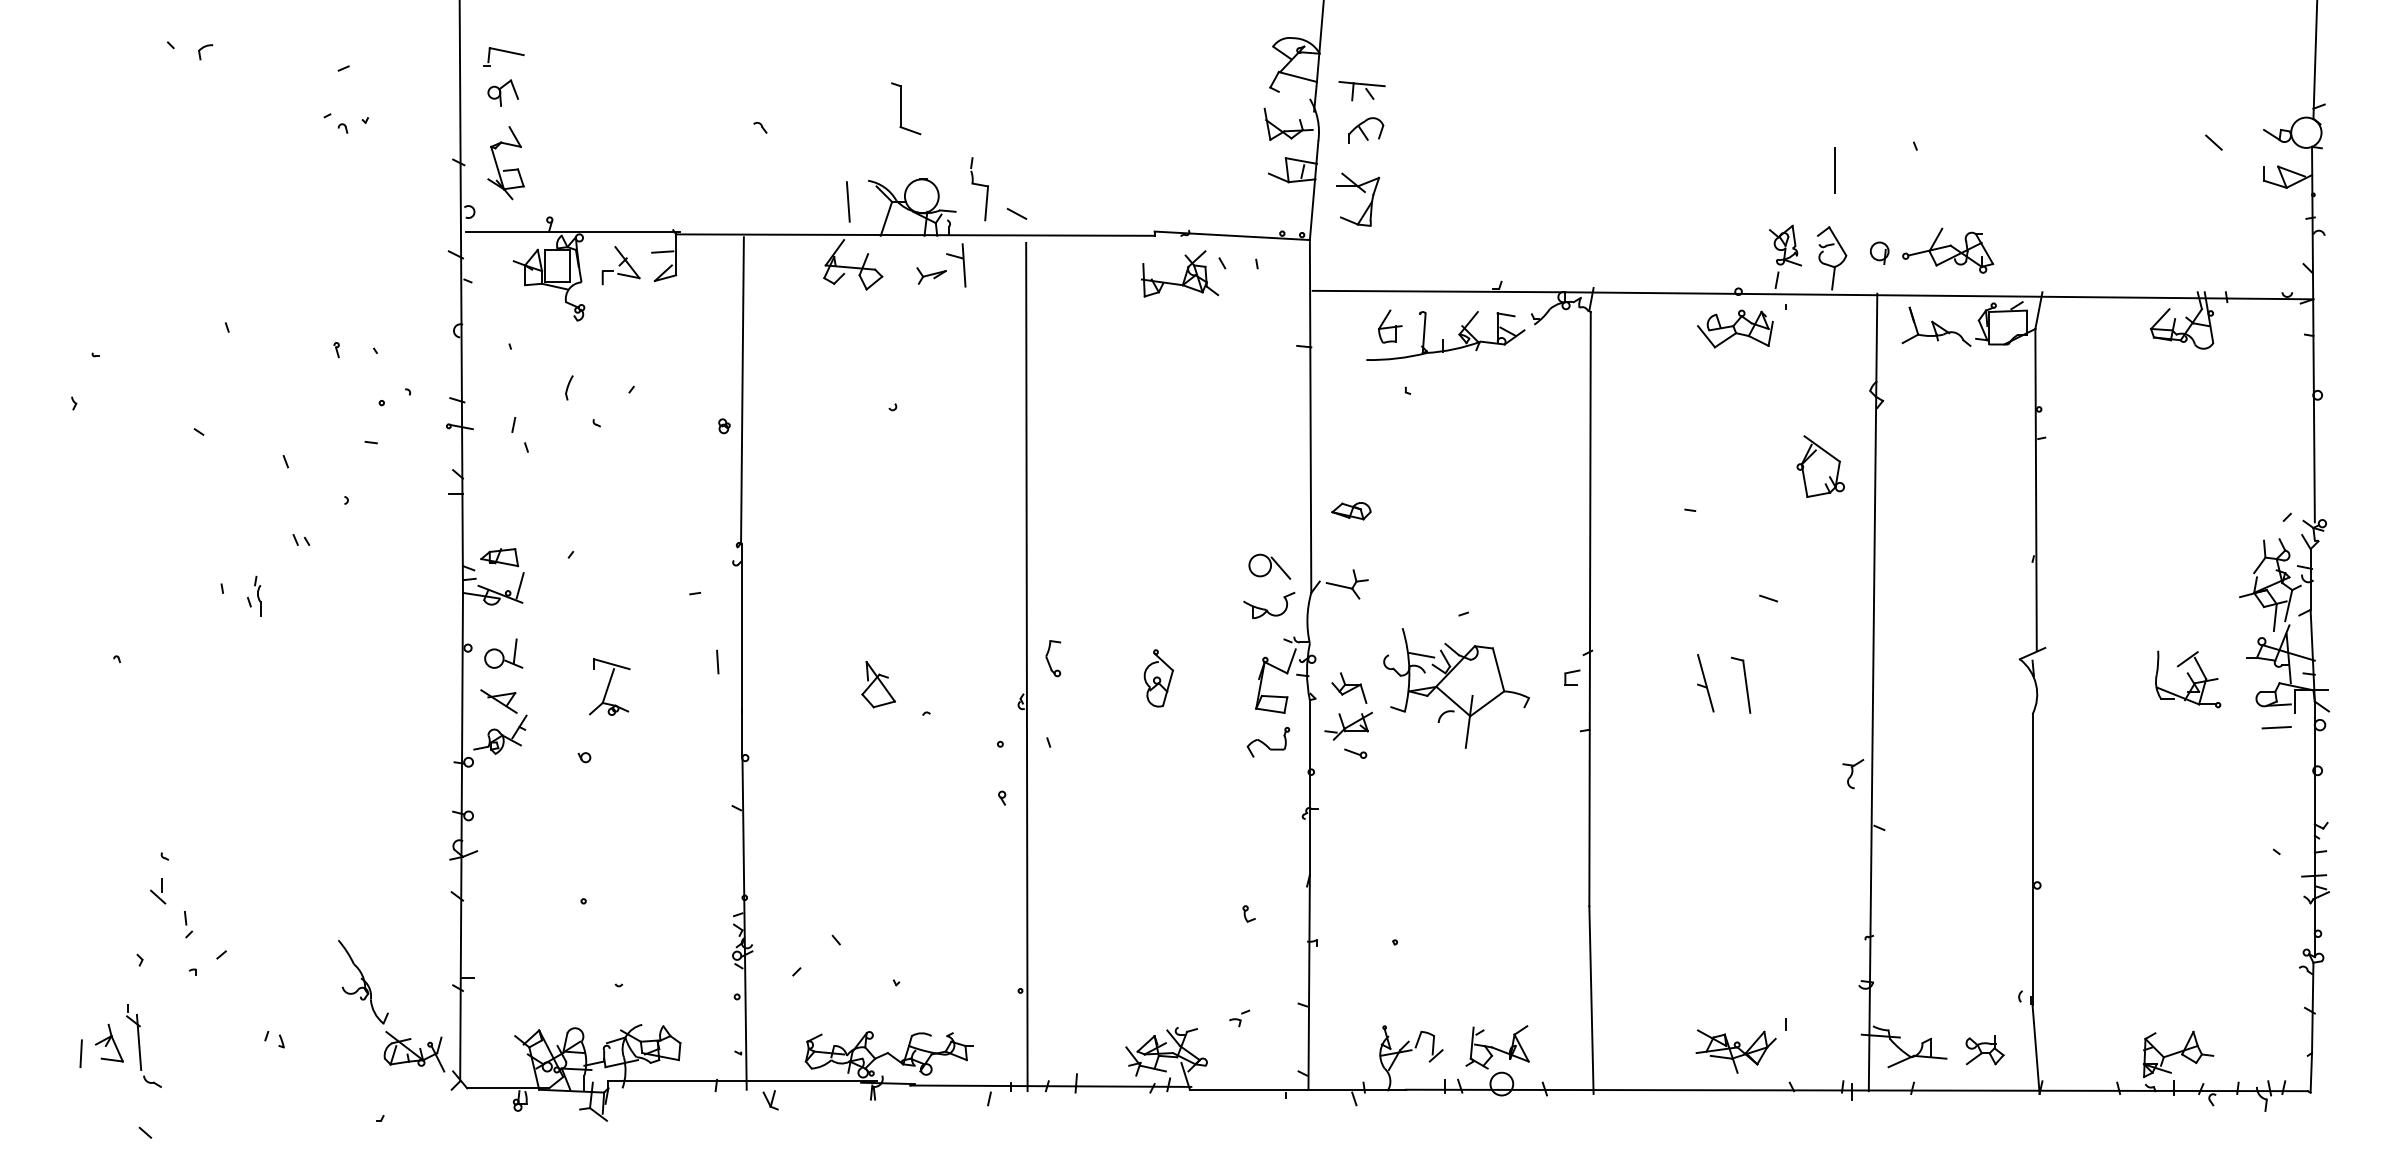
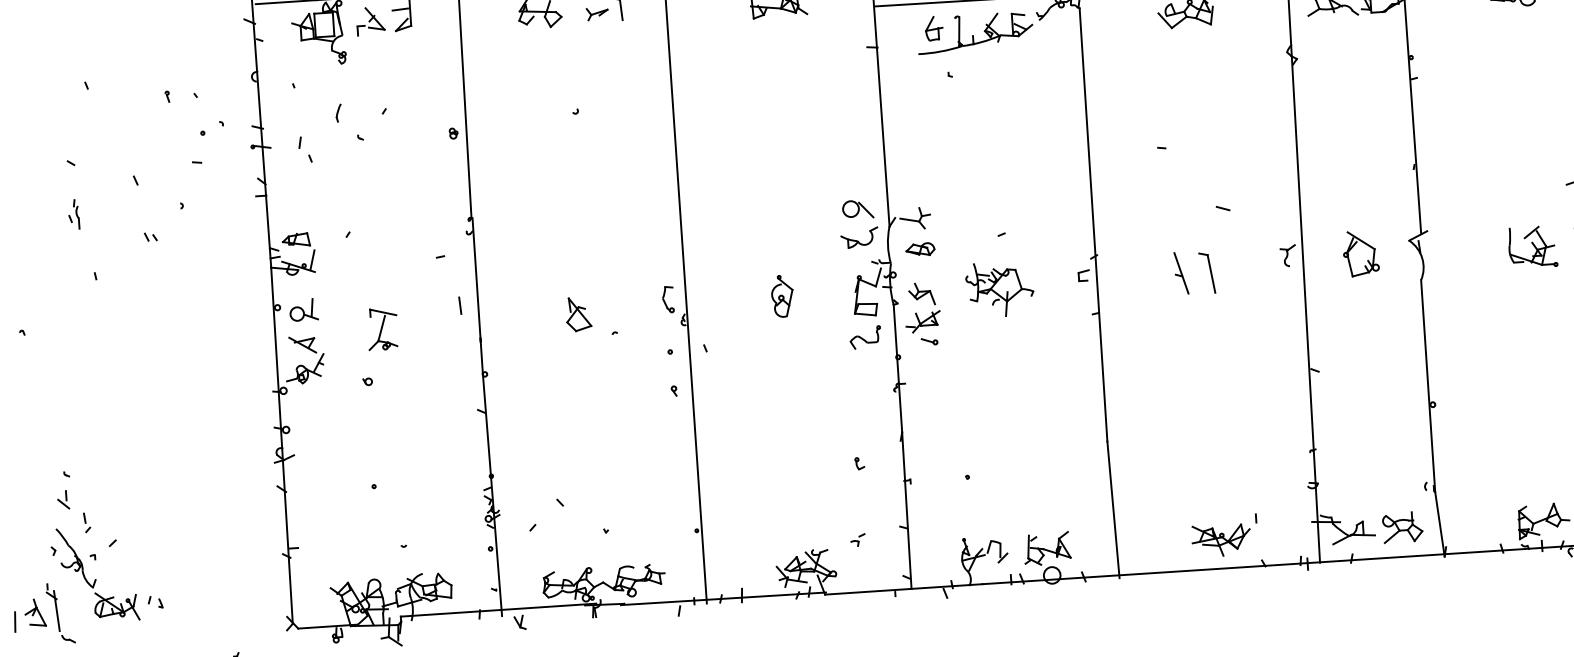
part: (1820, 466) -> (1360, 253), moved
part: (1351, 511) -> (920, 249), moved
part: (254, 595) -> (74, 213), moved
part: (1053, 658) -> (668, 299), moved
part: (1456, 688) -> (1000, 289), size x0.62
part: (1853, 774) -> (1288, 256), moved
part: (387, 1012) -> (95, 579), moved
part: (1984, 1050) -> (1402, 527), size x1.43

